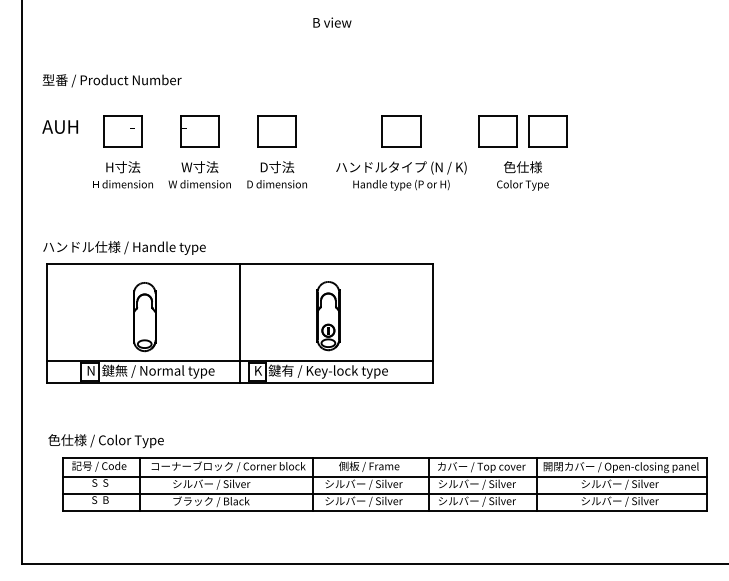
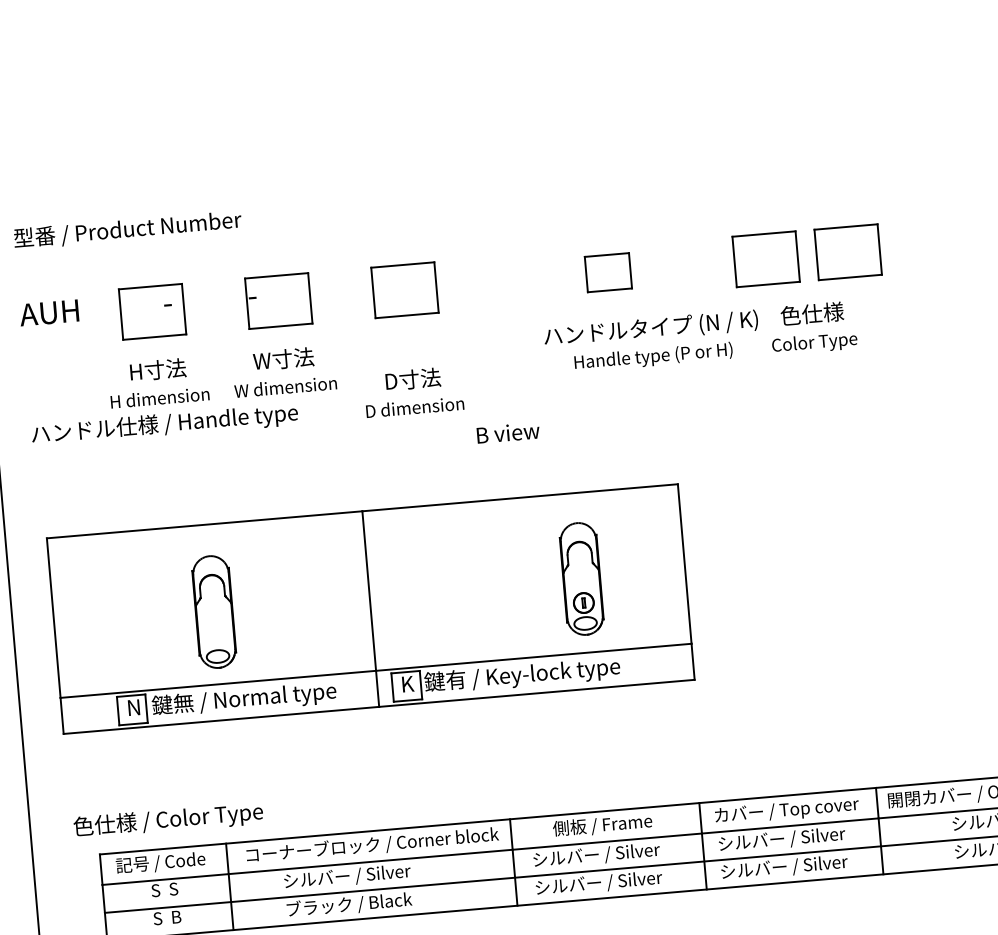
text: (332, 22) -> (508, 432), moved
part: (401, 131) -> (608, 272), size x0.7
text: (276, 174) -> (412, 391), moved
text: (401, 175) -> (652, 341), moved
text: (124, 247) -> (164, 424), moved
part: (328, 316) -> (582, 579), moved

